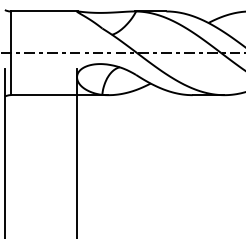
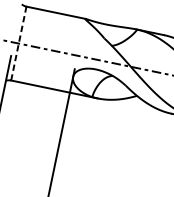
line: (10, 53) -> (18, 43), solid -> dashed

